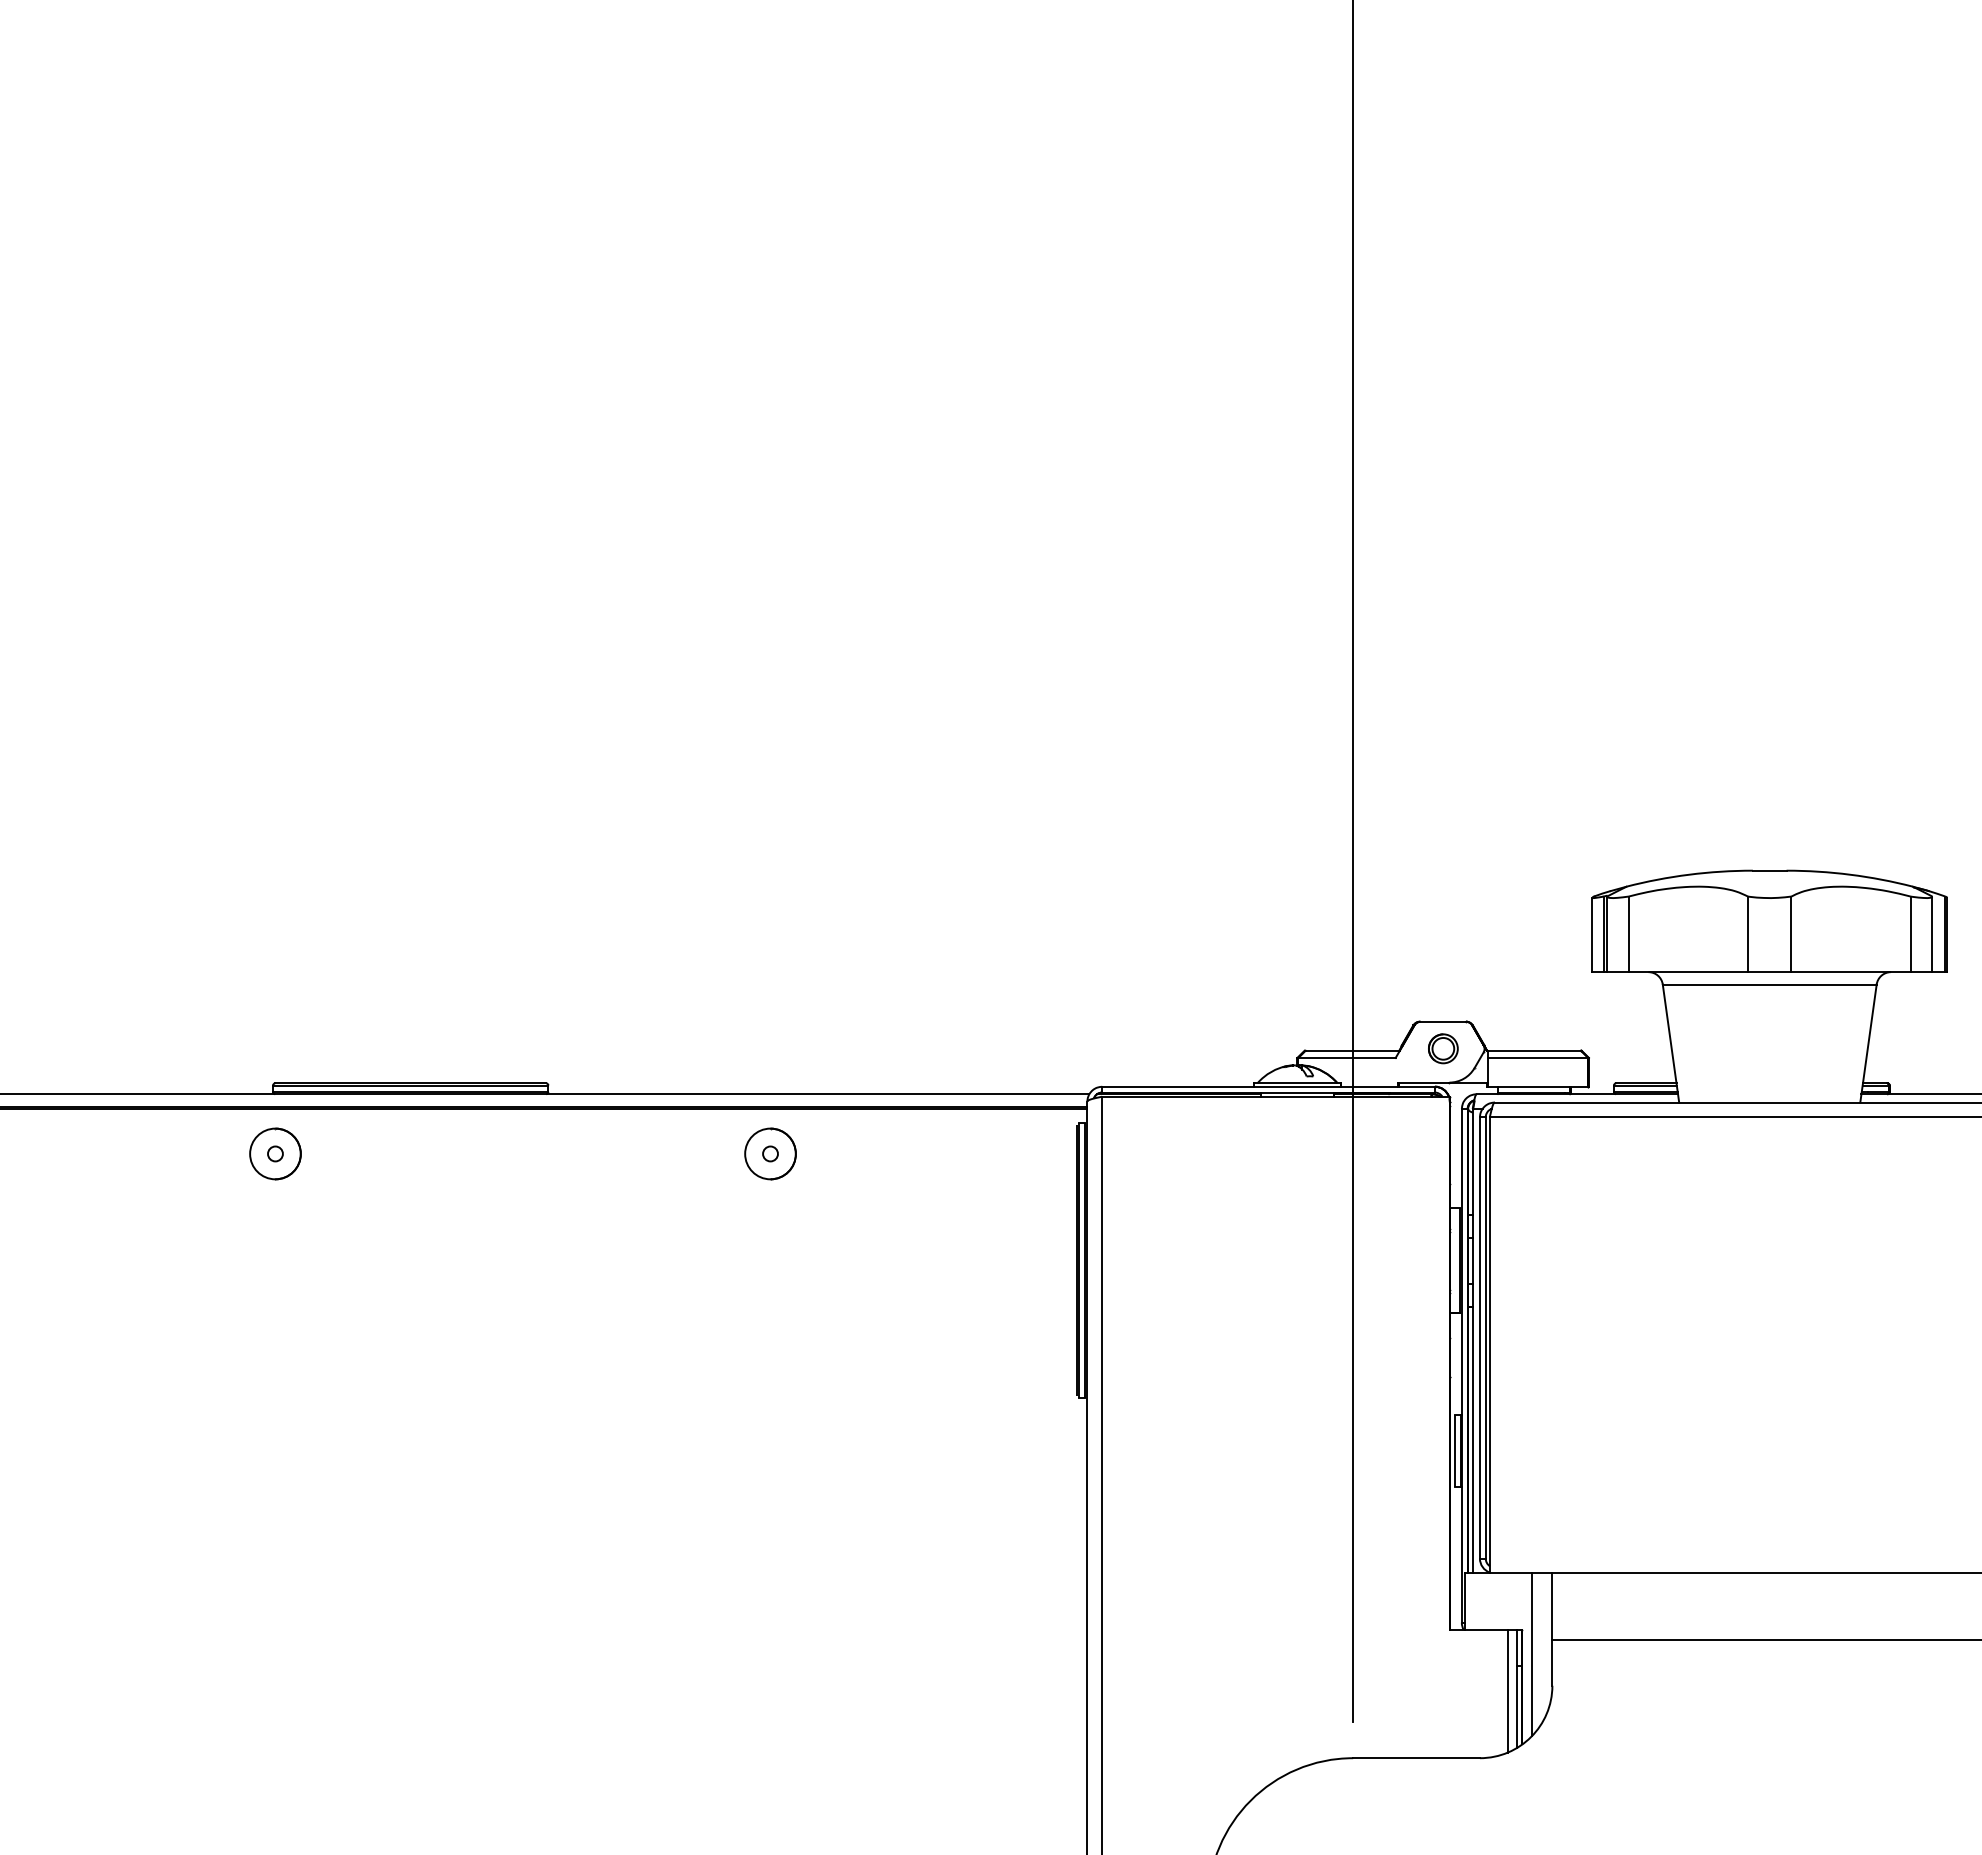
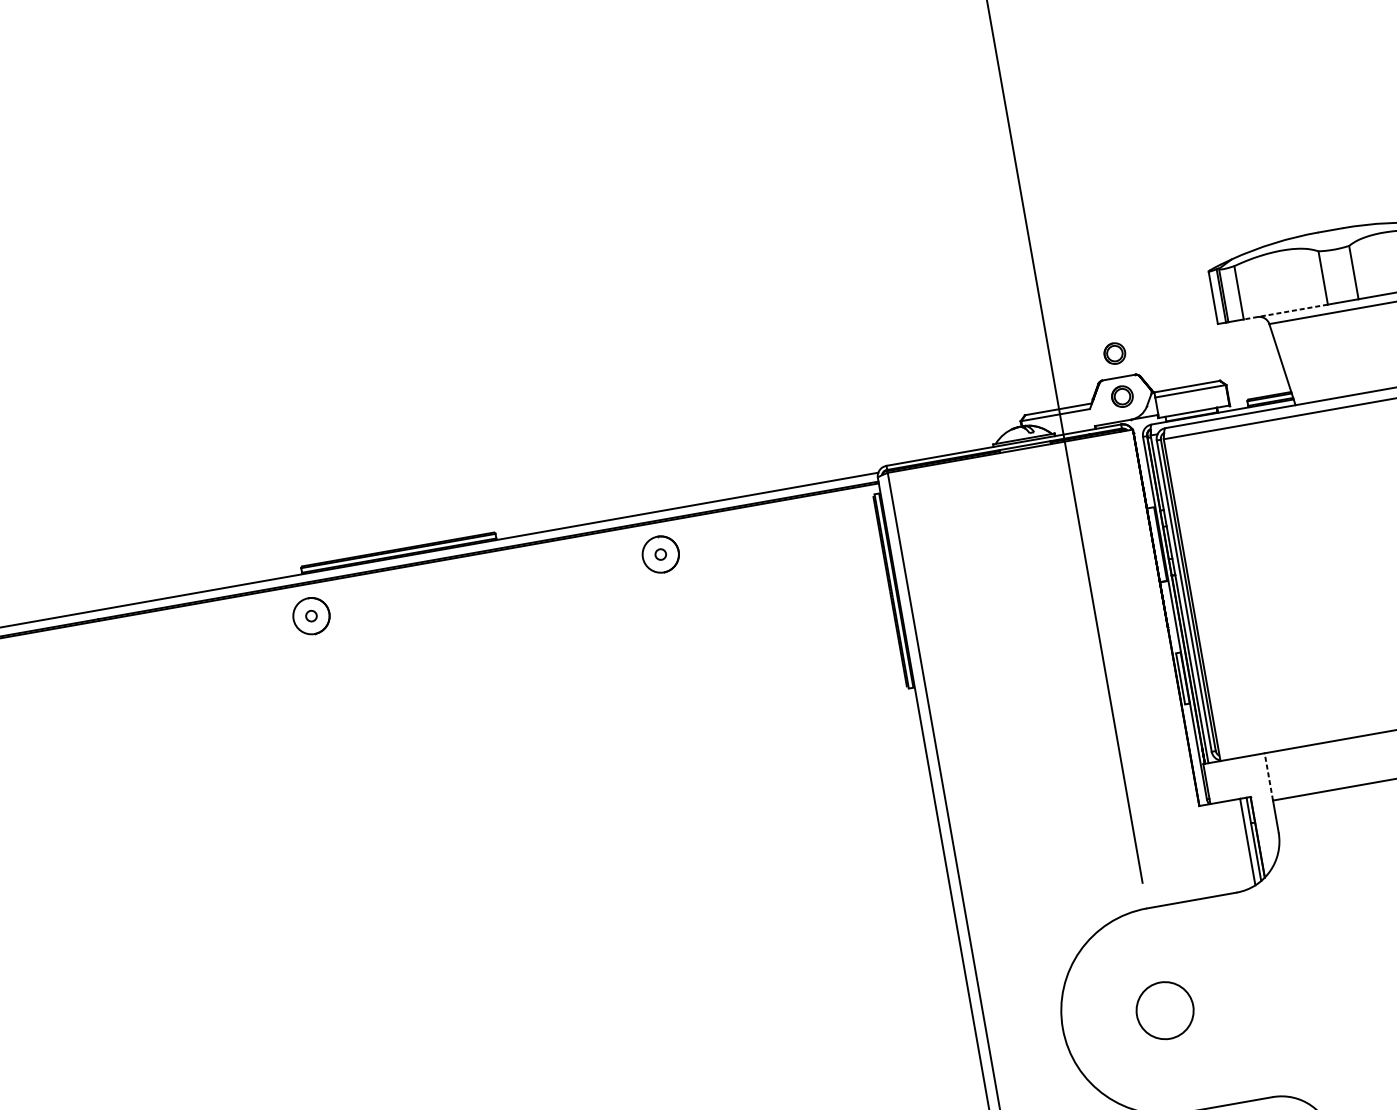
line: (1688, 972) -> (1285, 312), solid -> dashed
part: (1443, 987) -> (1114, 353), added
line: (1552, 1606) -> (1268, 776), solid -> dashed
line: (1532, 1654) -> (1260, 812), removed

